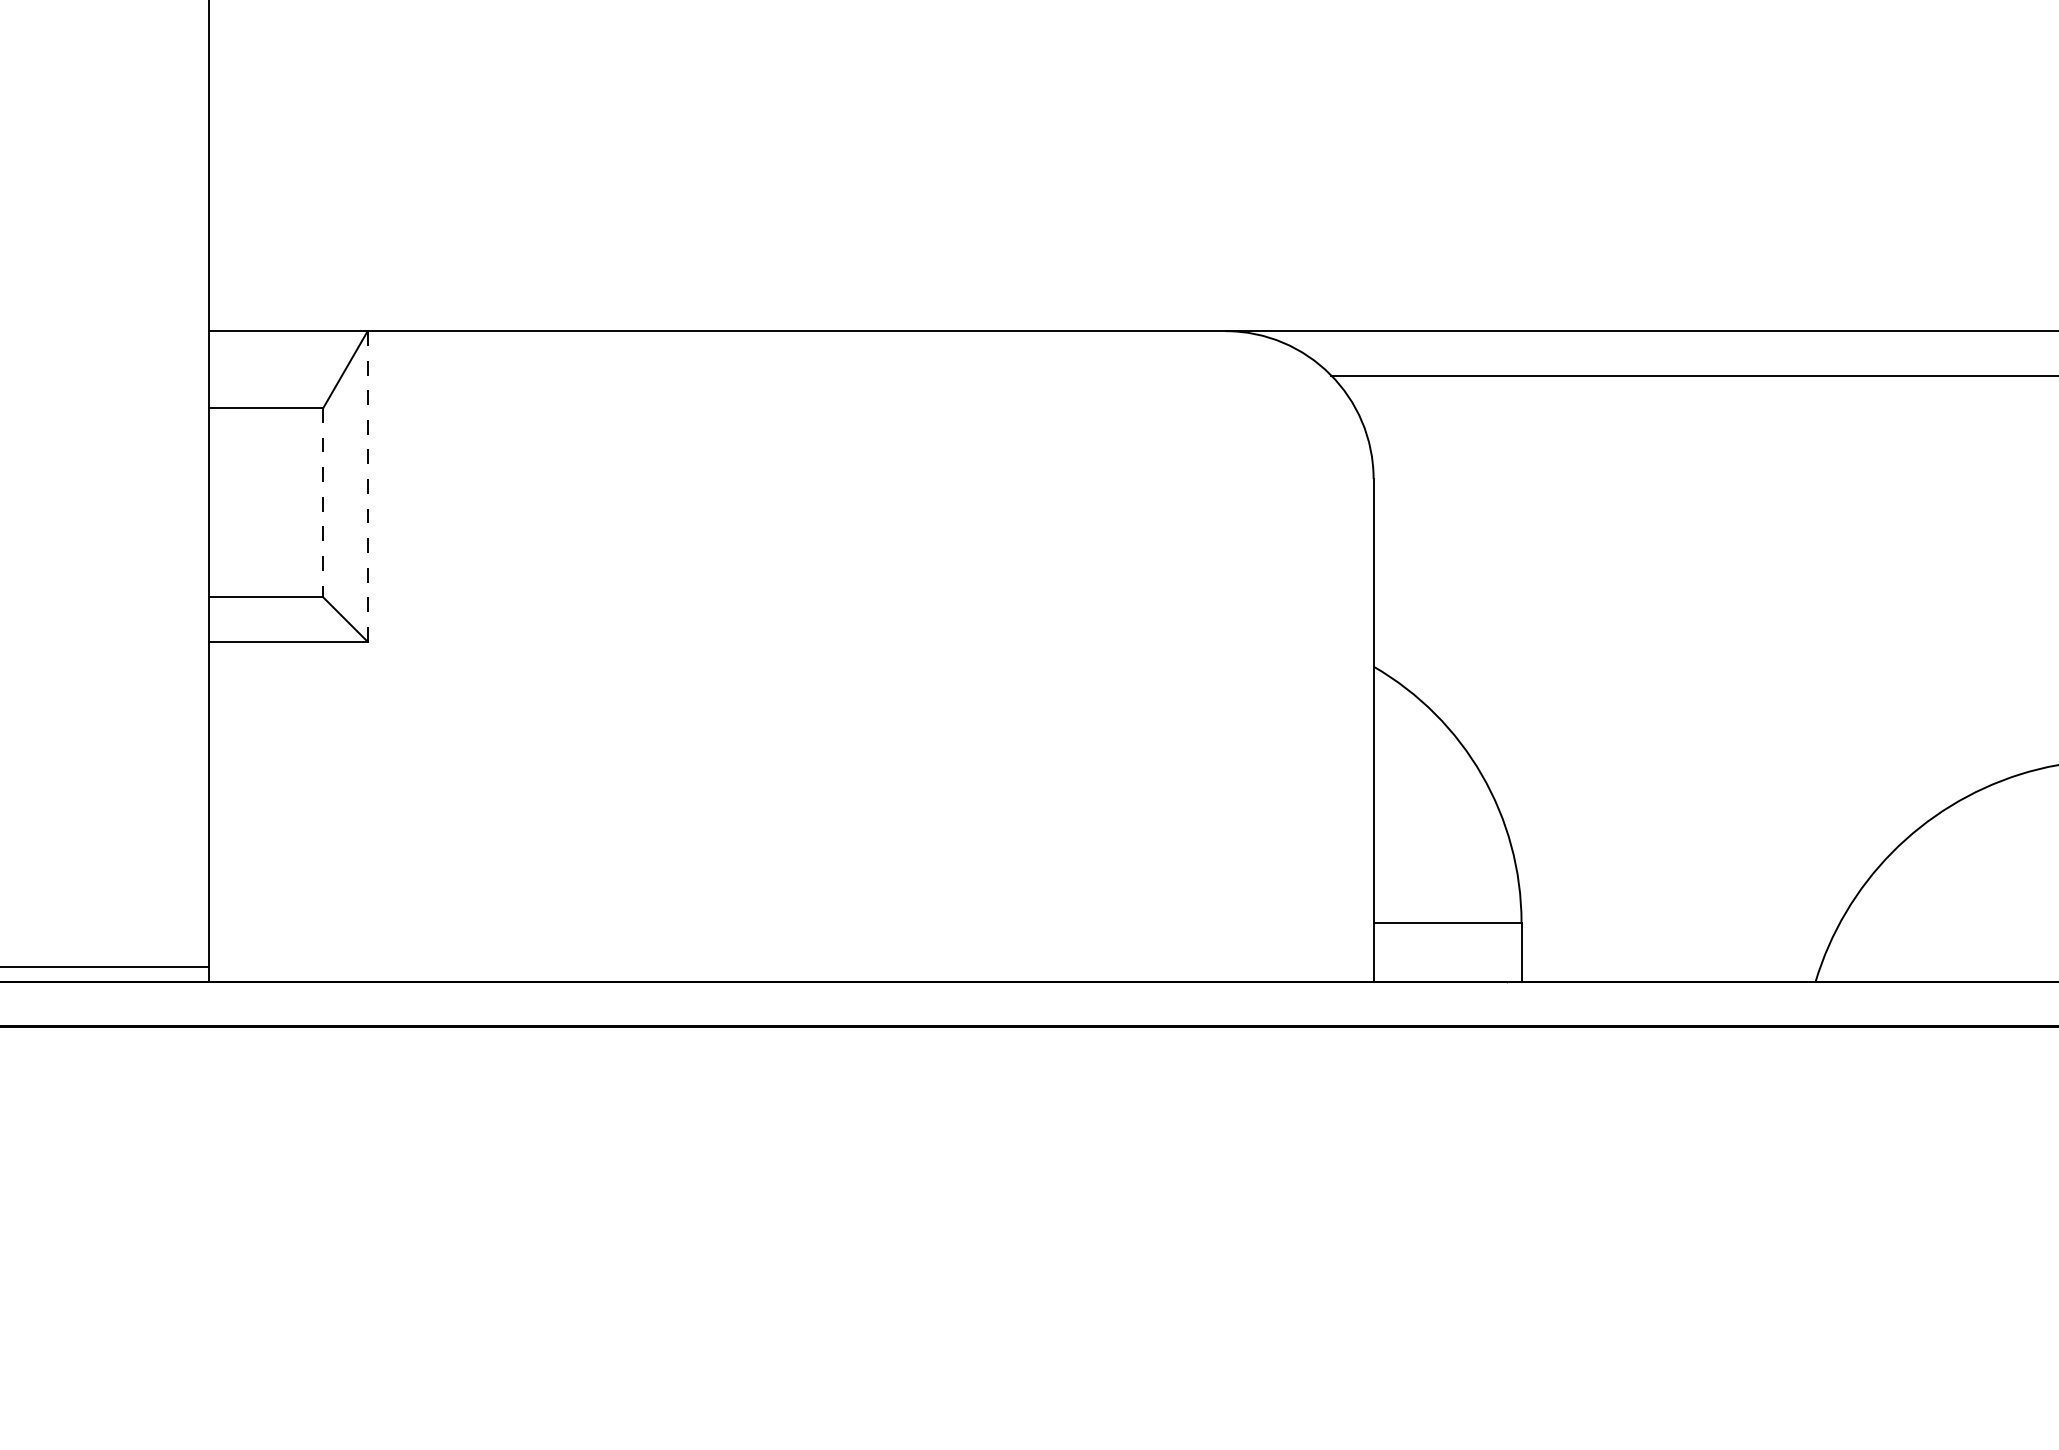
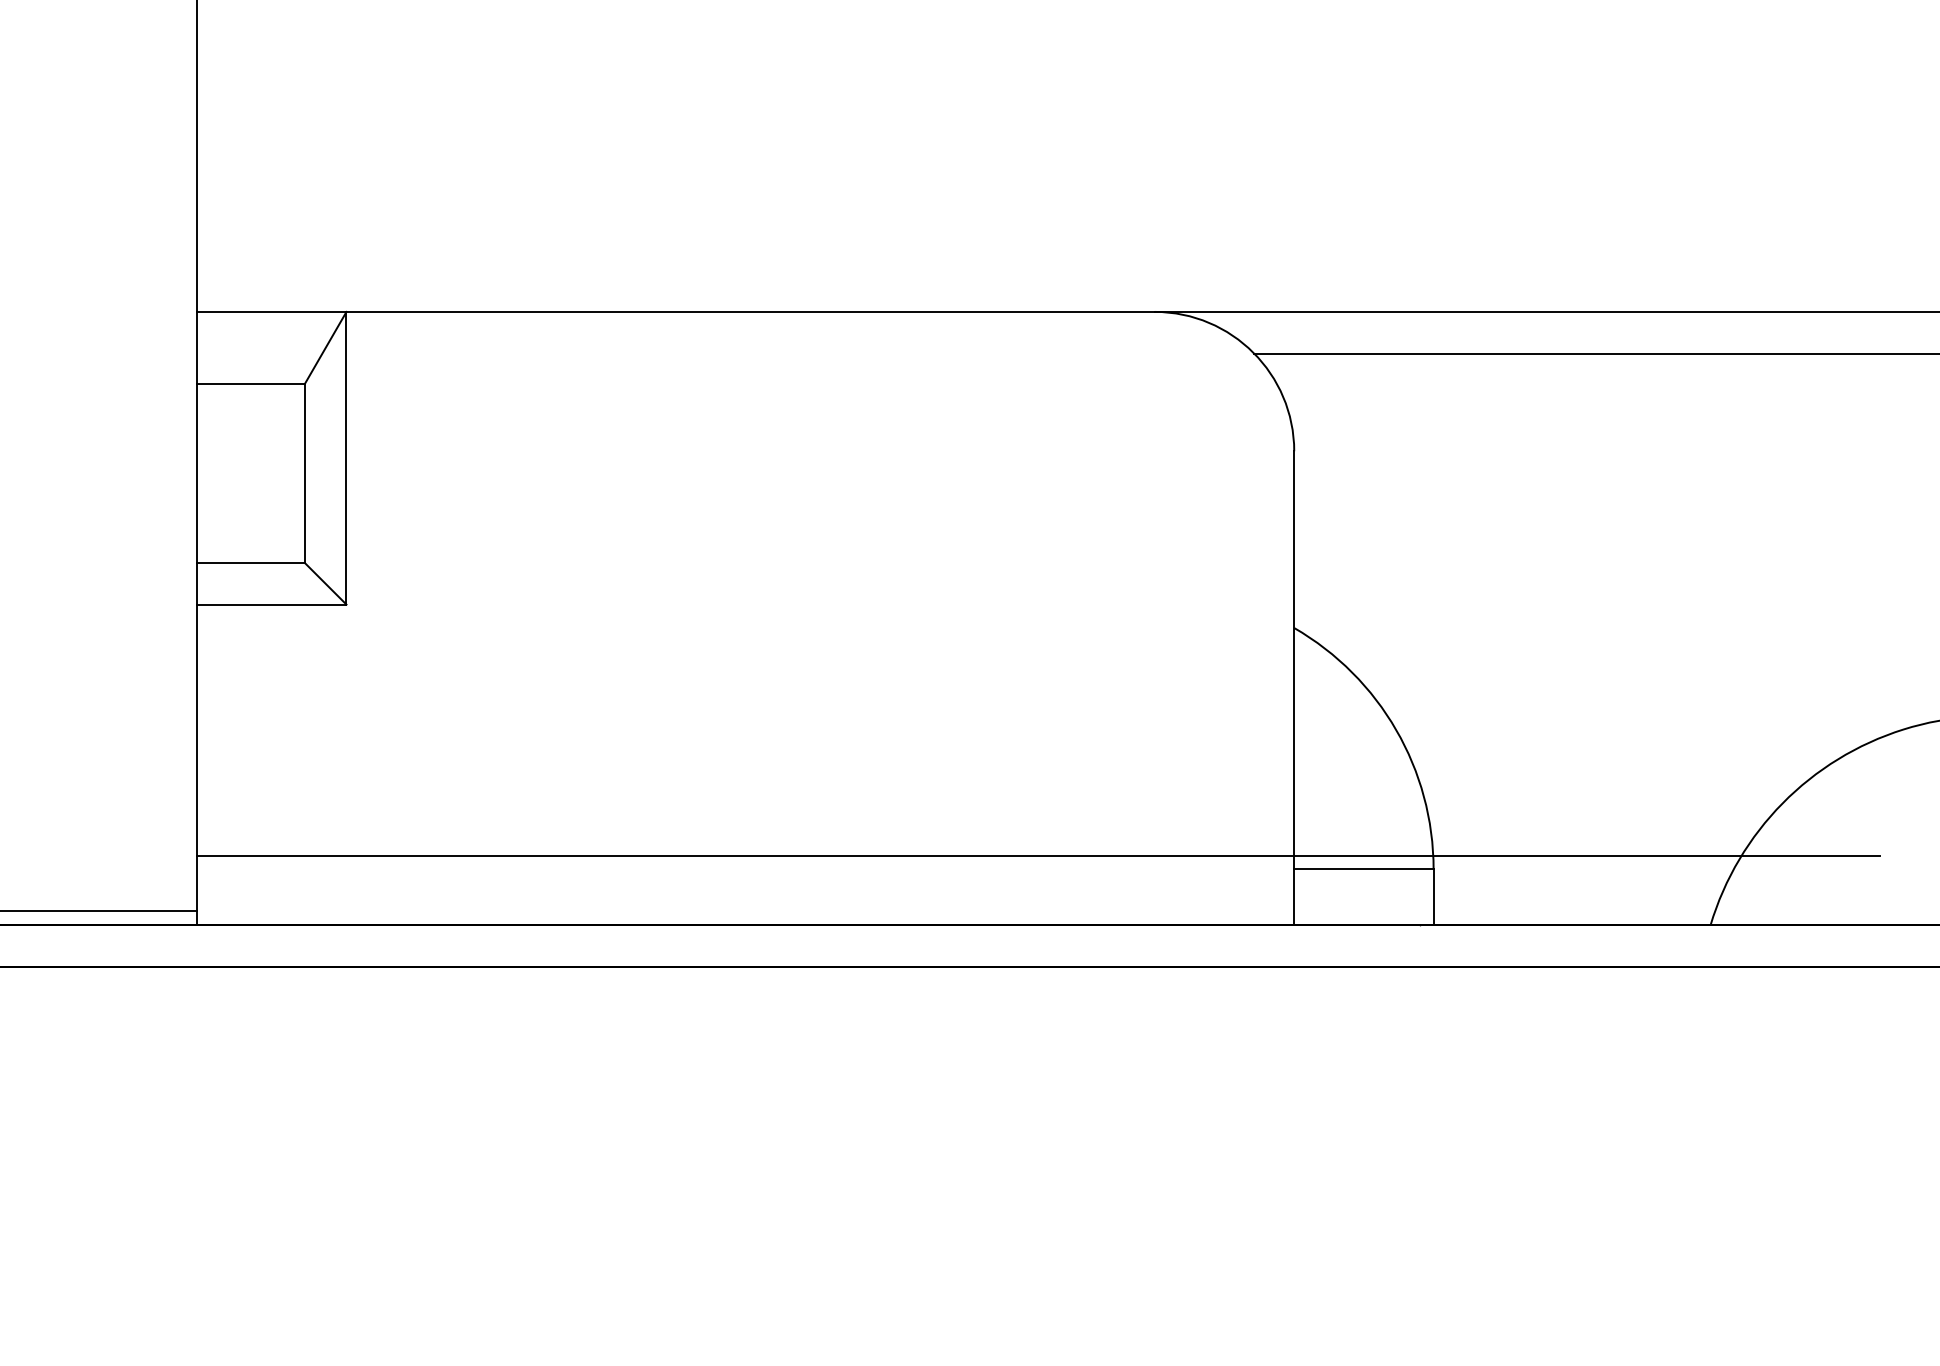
line: (367, 486) -> (346, 458), dashed -> solid
line: (323, 502) -> (304, 473), dashed -> solid
line: (1101, 908) -> (1037, 855), added

